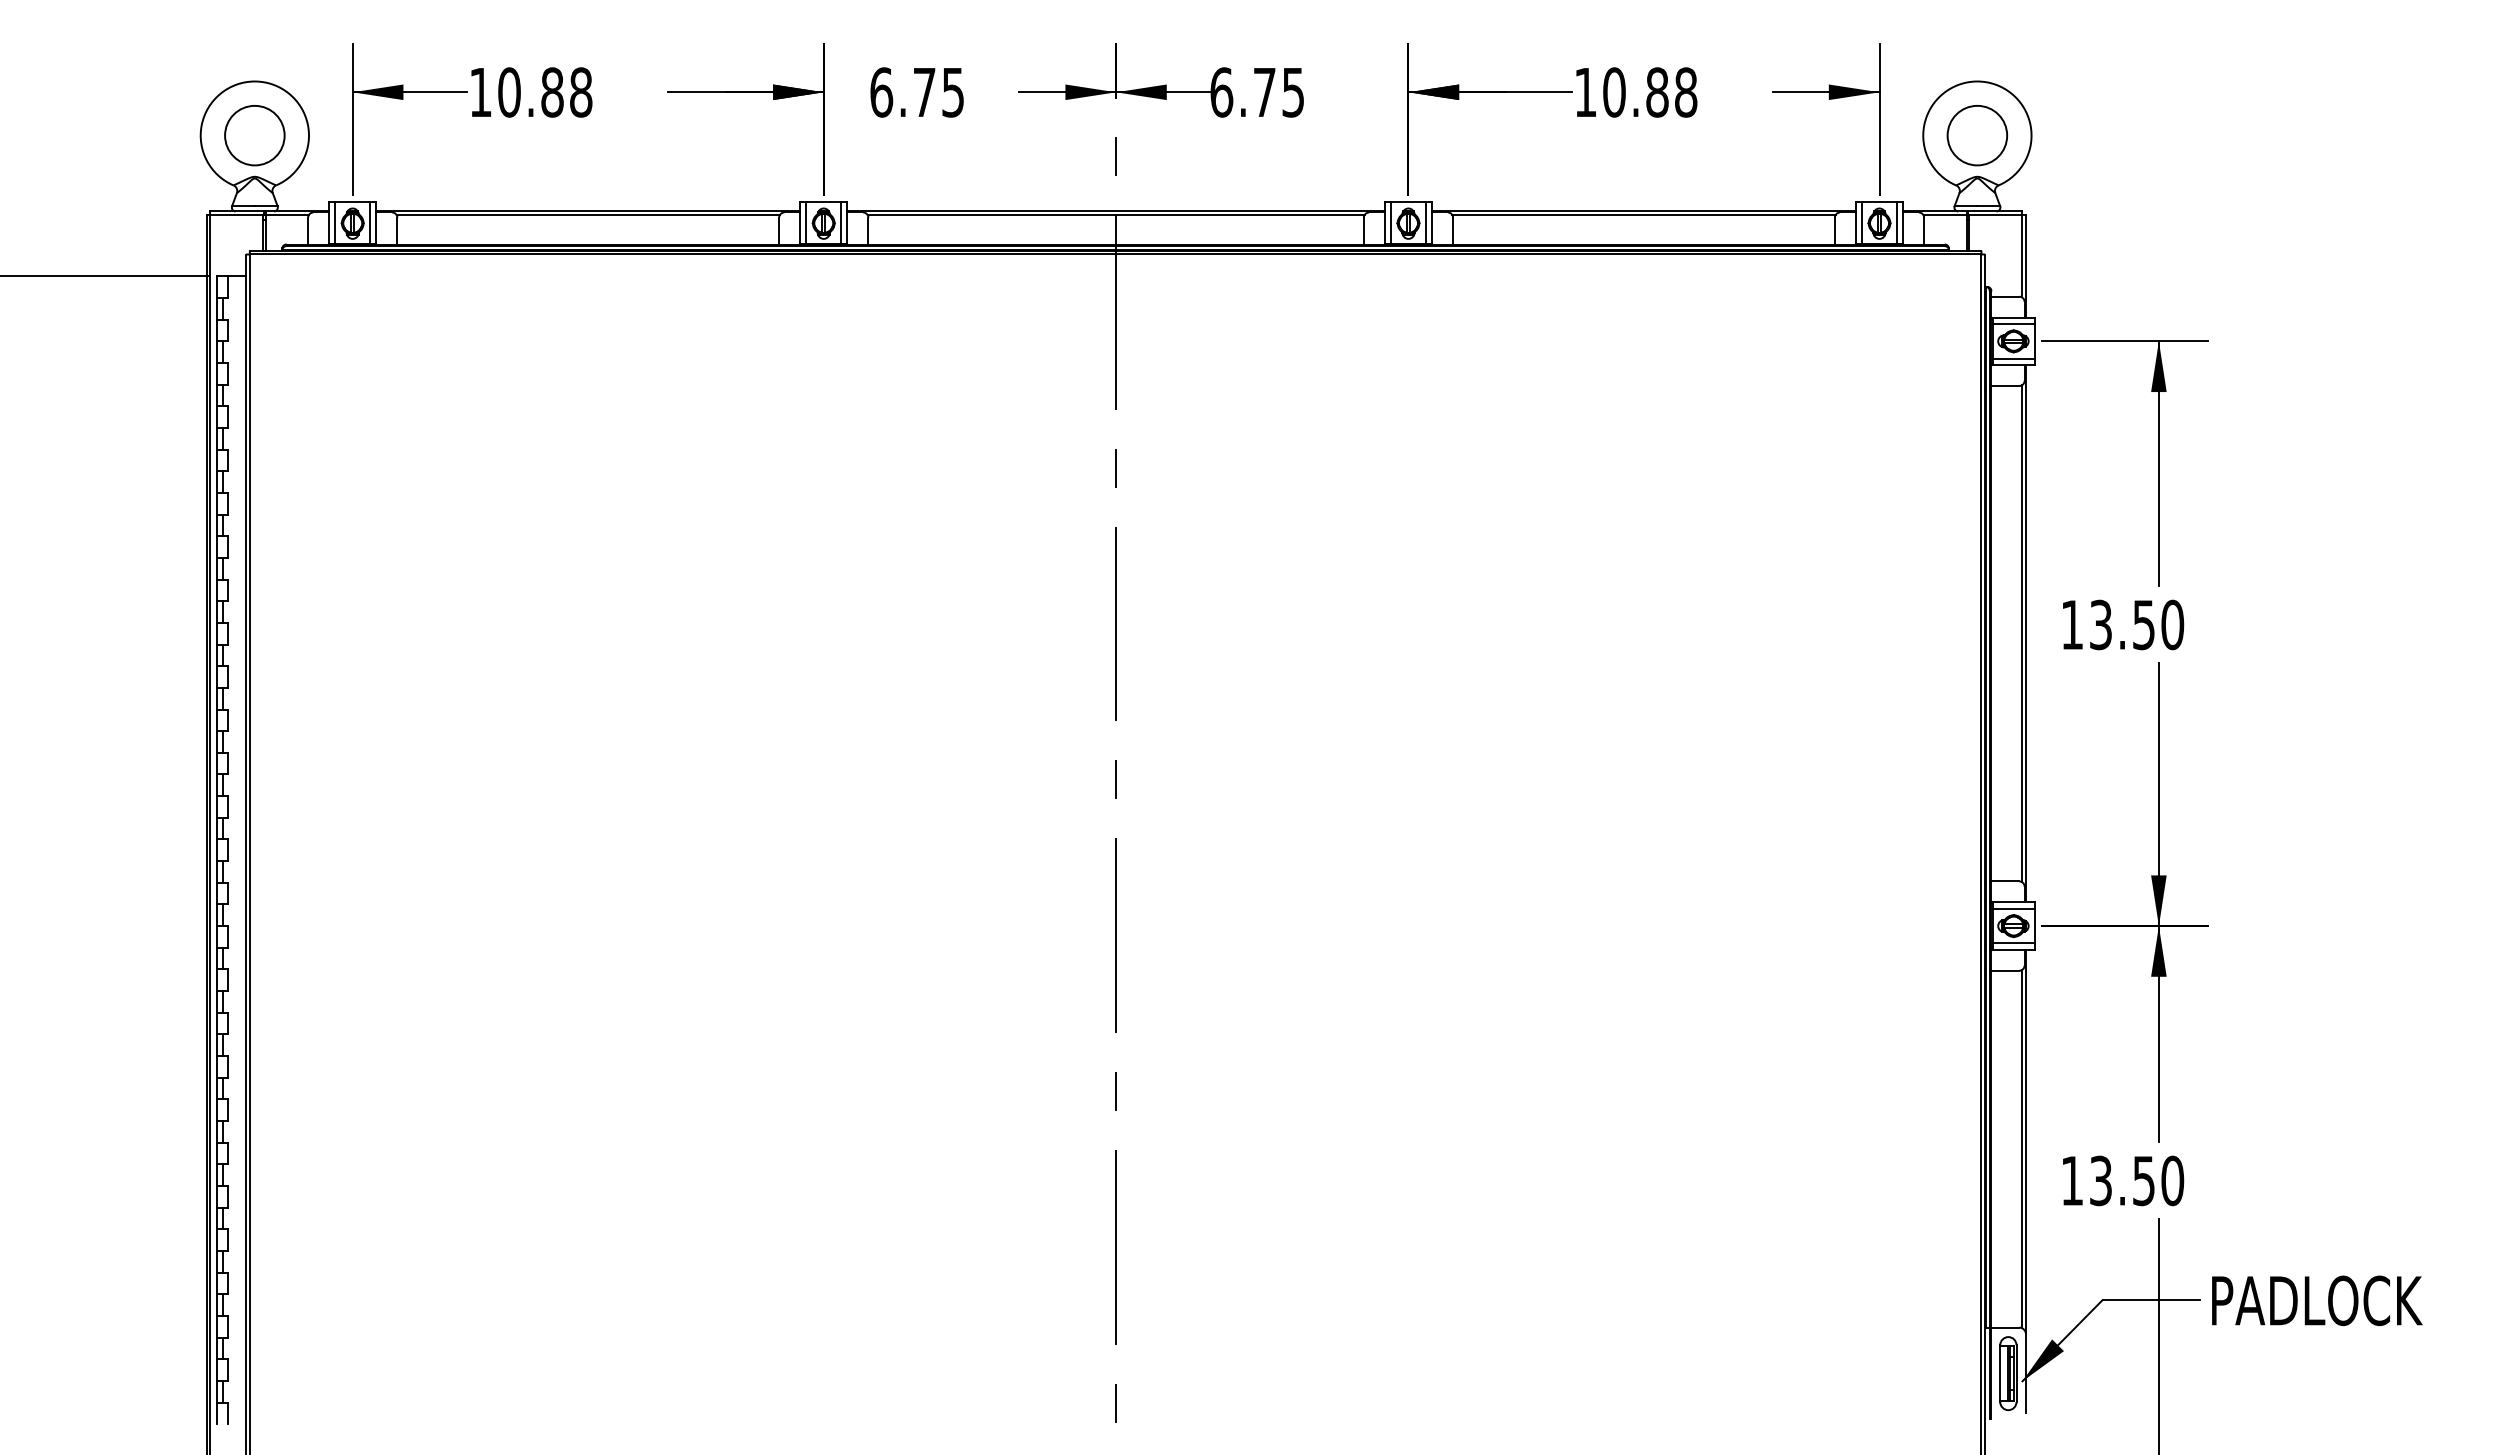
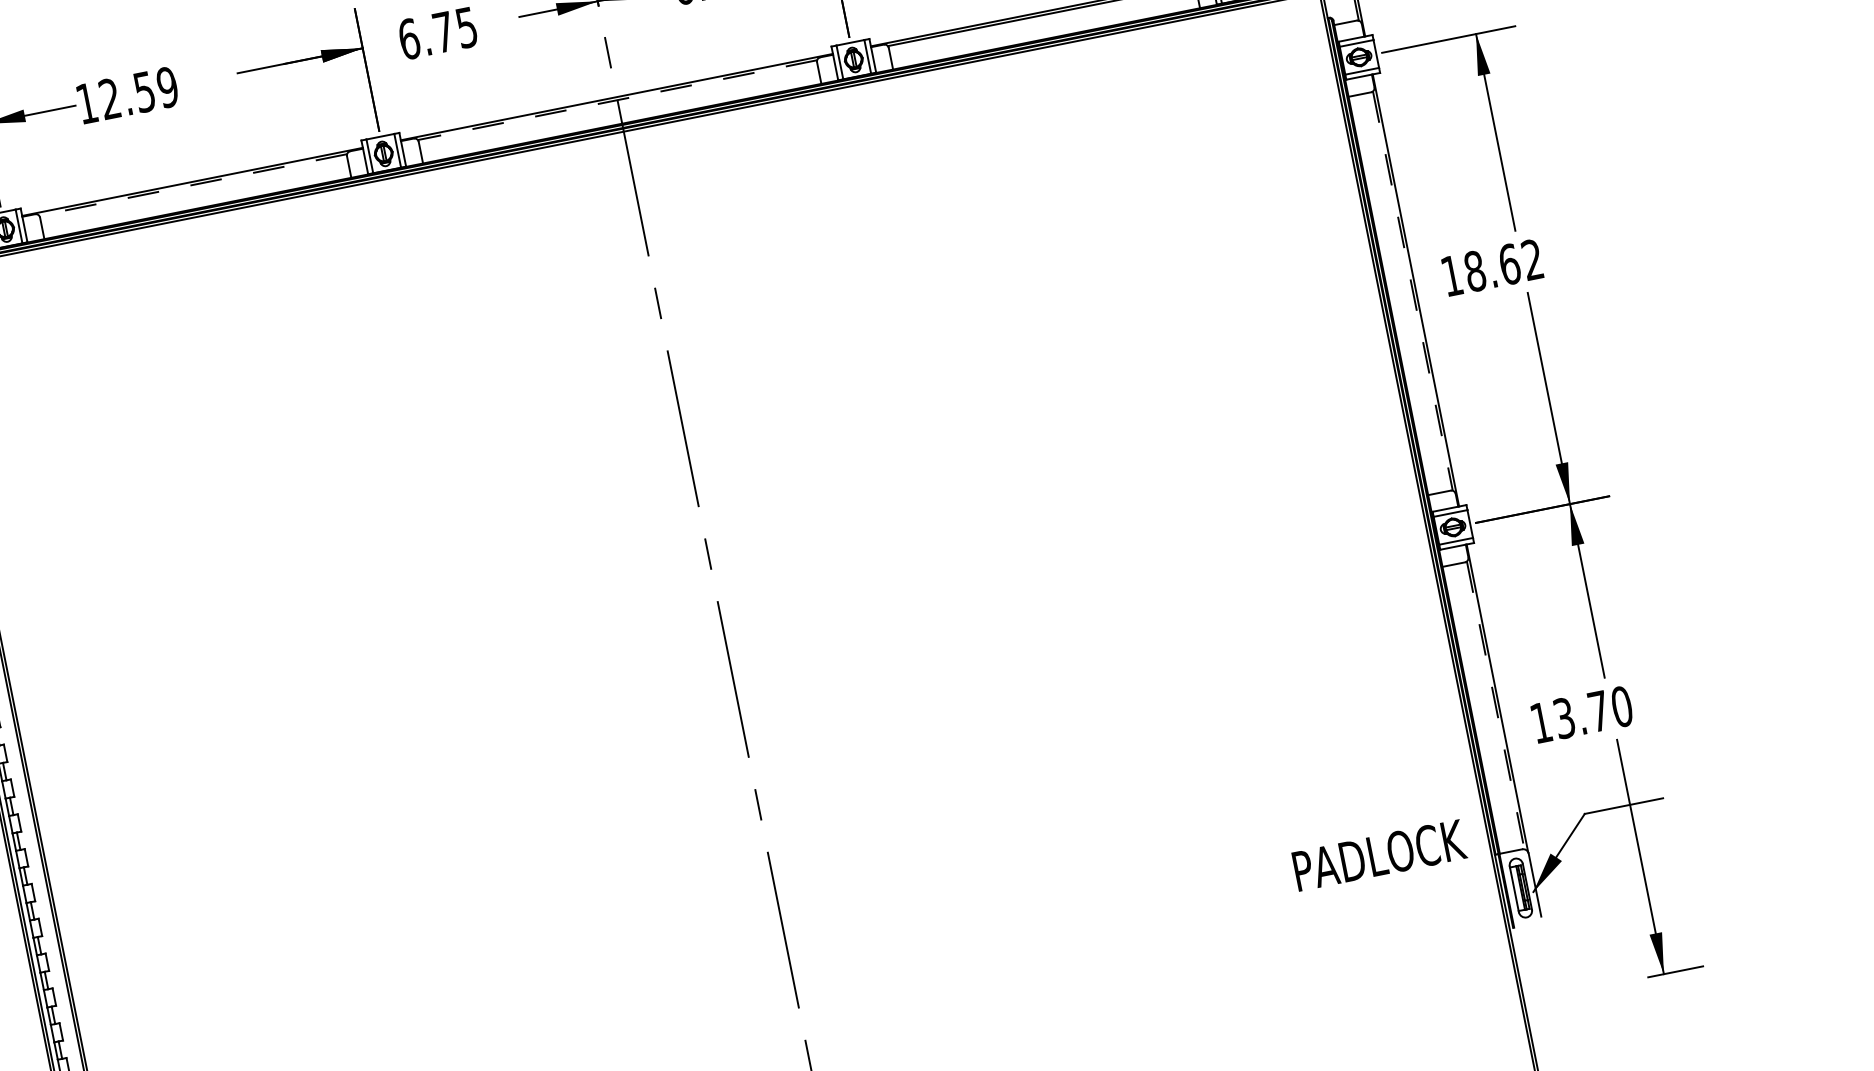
text: (545, 92) -> (139, 93), 10.88 -> 12.59
line: (588, 215) -> (193, 185), solid -> dashed
line: (1115, 215) -> (617, 100), solid -> dashed
text: (2136, 624) -> (1503, 265), 13.50 -> 18.62
line: (2021, 634) -> (1412, 291), solid -> dashed
line: (2021, 1149) -> (1495, 705), solid -> dashed
text: (2143, 1181) -> (1598, 711), 13.50 -> 13.70
text: (2317, 1300) -> (1379, 855), moved

